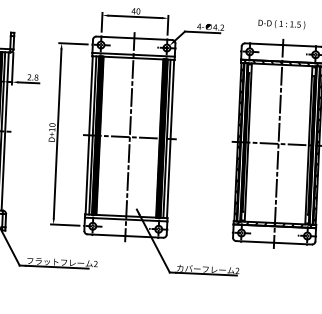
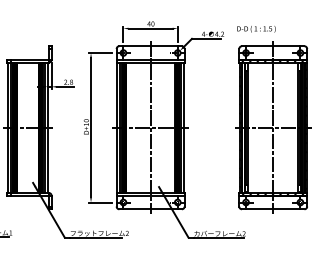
text: (281, 24) -> (256, 29), moved

